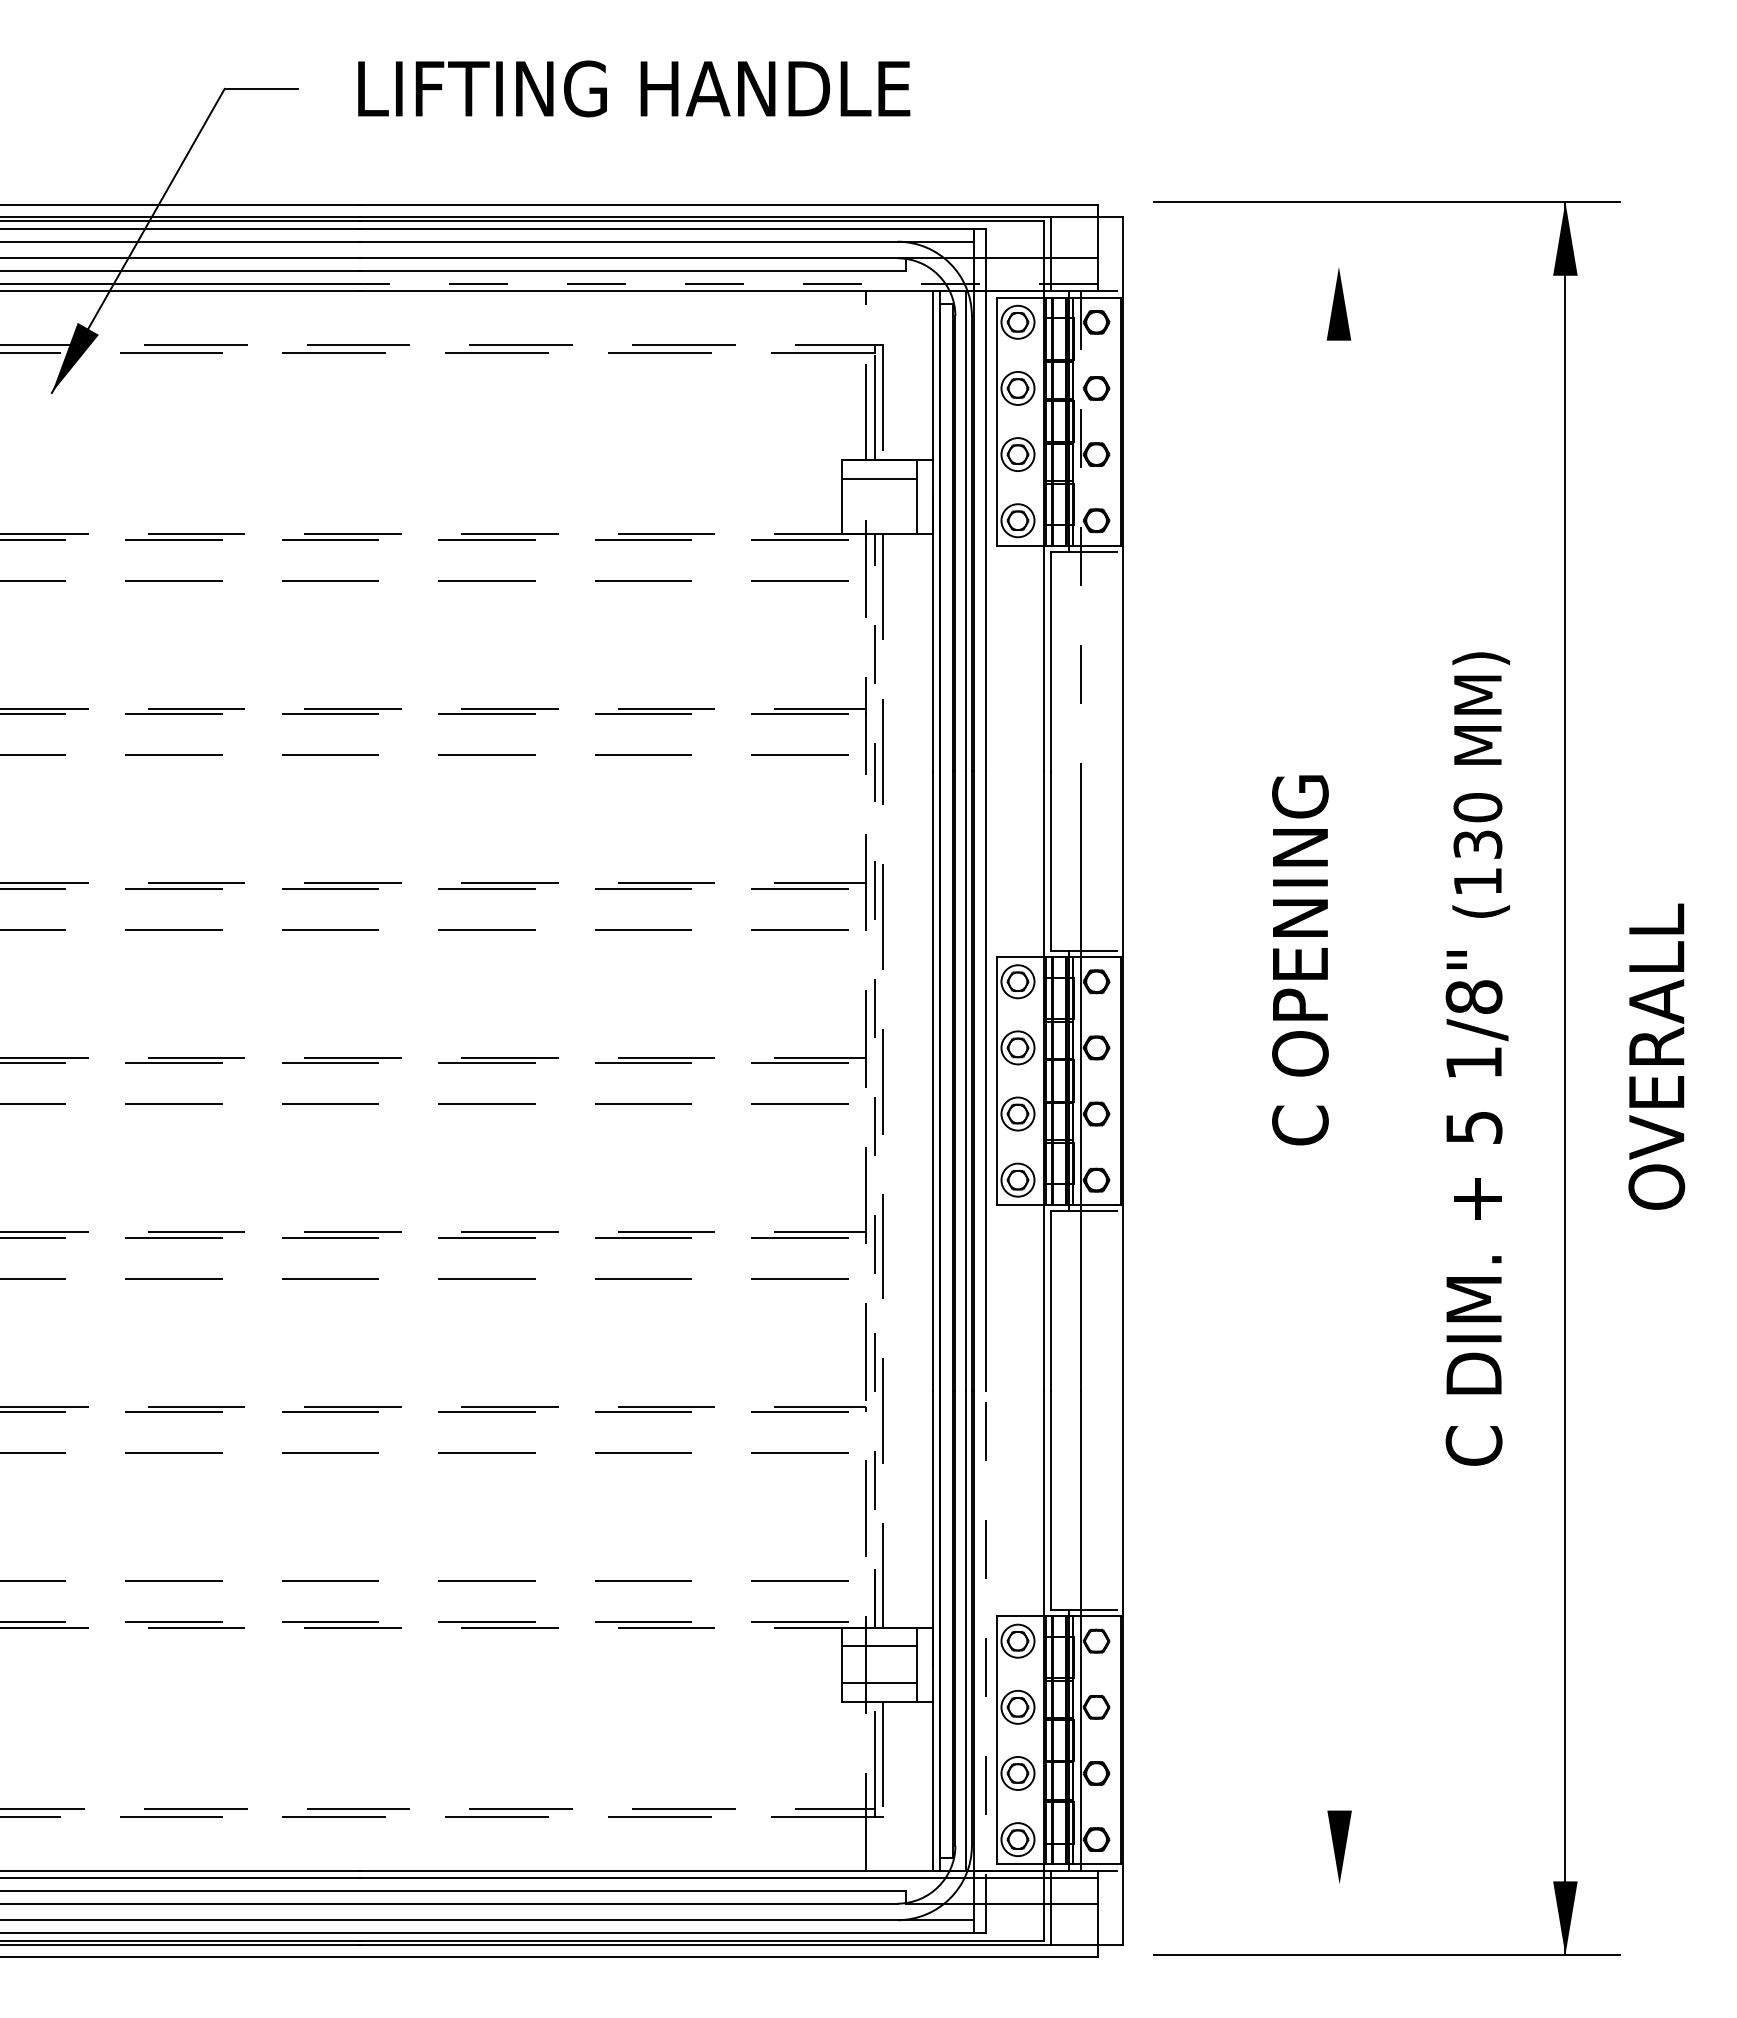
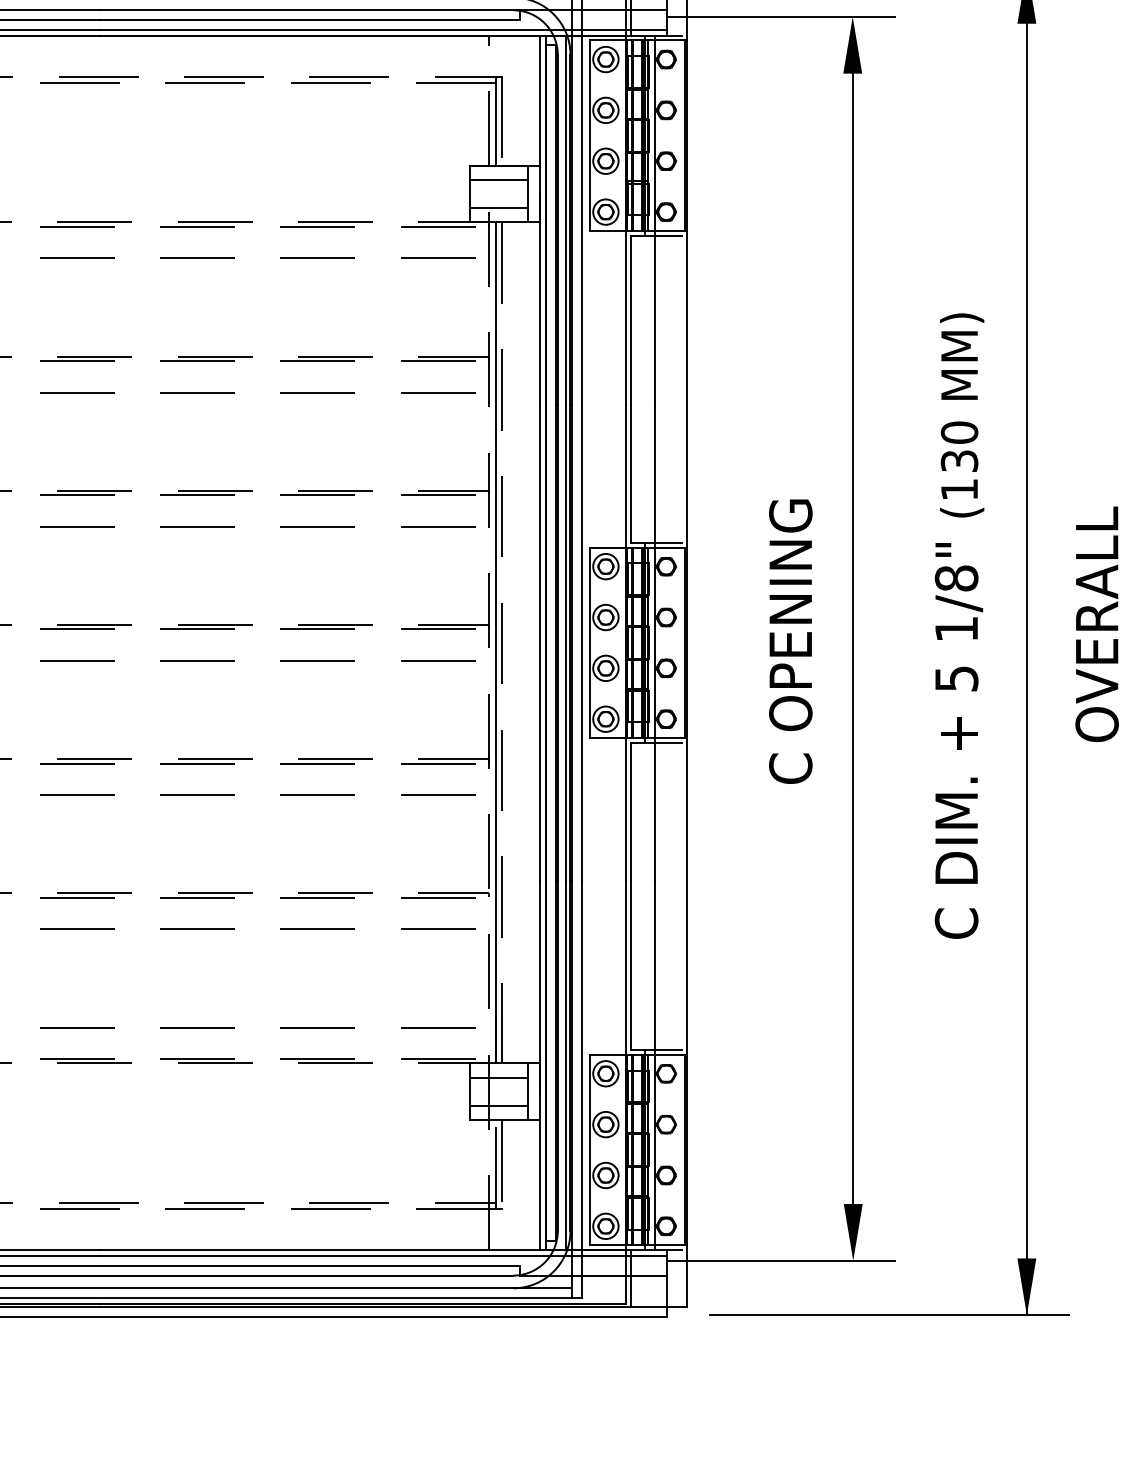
line: (1245, 266) -> (780, 16), added
line: (729, 284) -> (384, 30), dashed -> solid
line: (879, 515) -> (499, 208), added
line: (1081, 531) -> (654, 220), dashed -> solid
text: (1300, 960) -> (790, 641), moved
line: (1338, 1078) -> (852, 641), added
line: (874, 1080) -> (495, 642), dashed -> solid
line: (986, 1661) -> (581, 1089), dashed -> solid
line: (1246, 1884) -> (781, 1260), added

